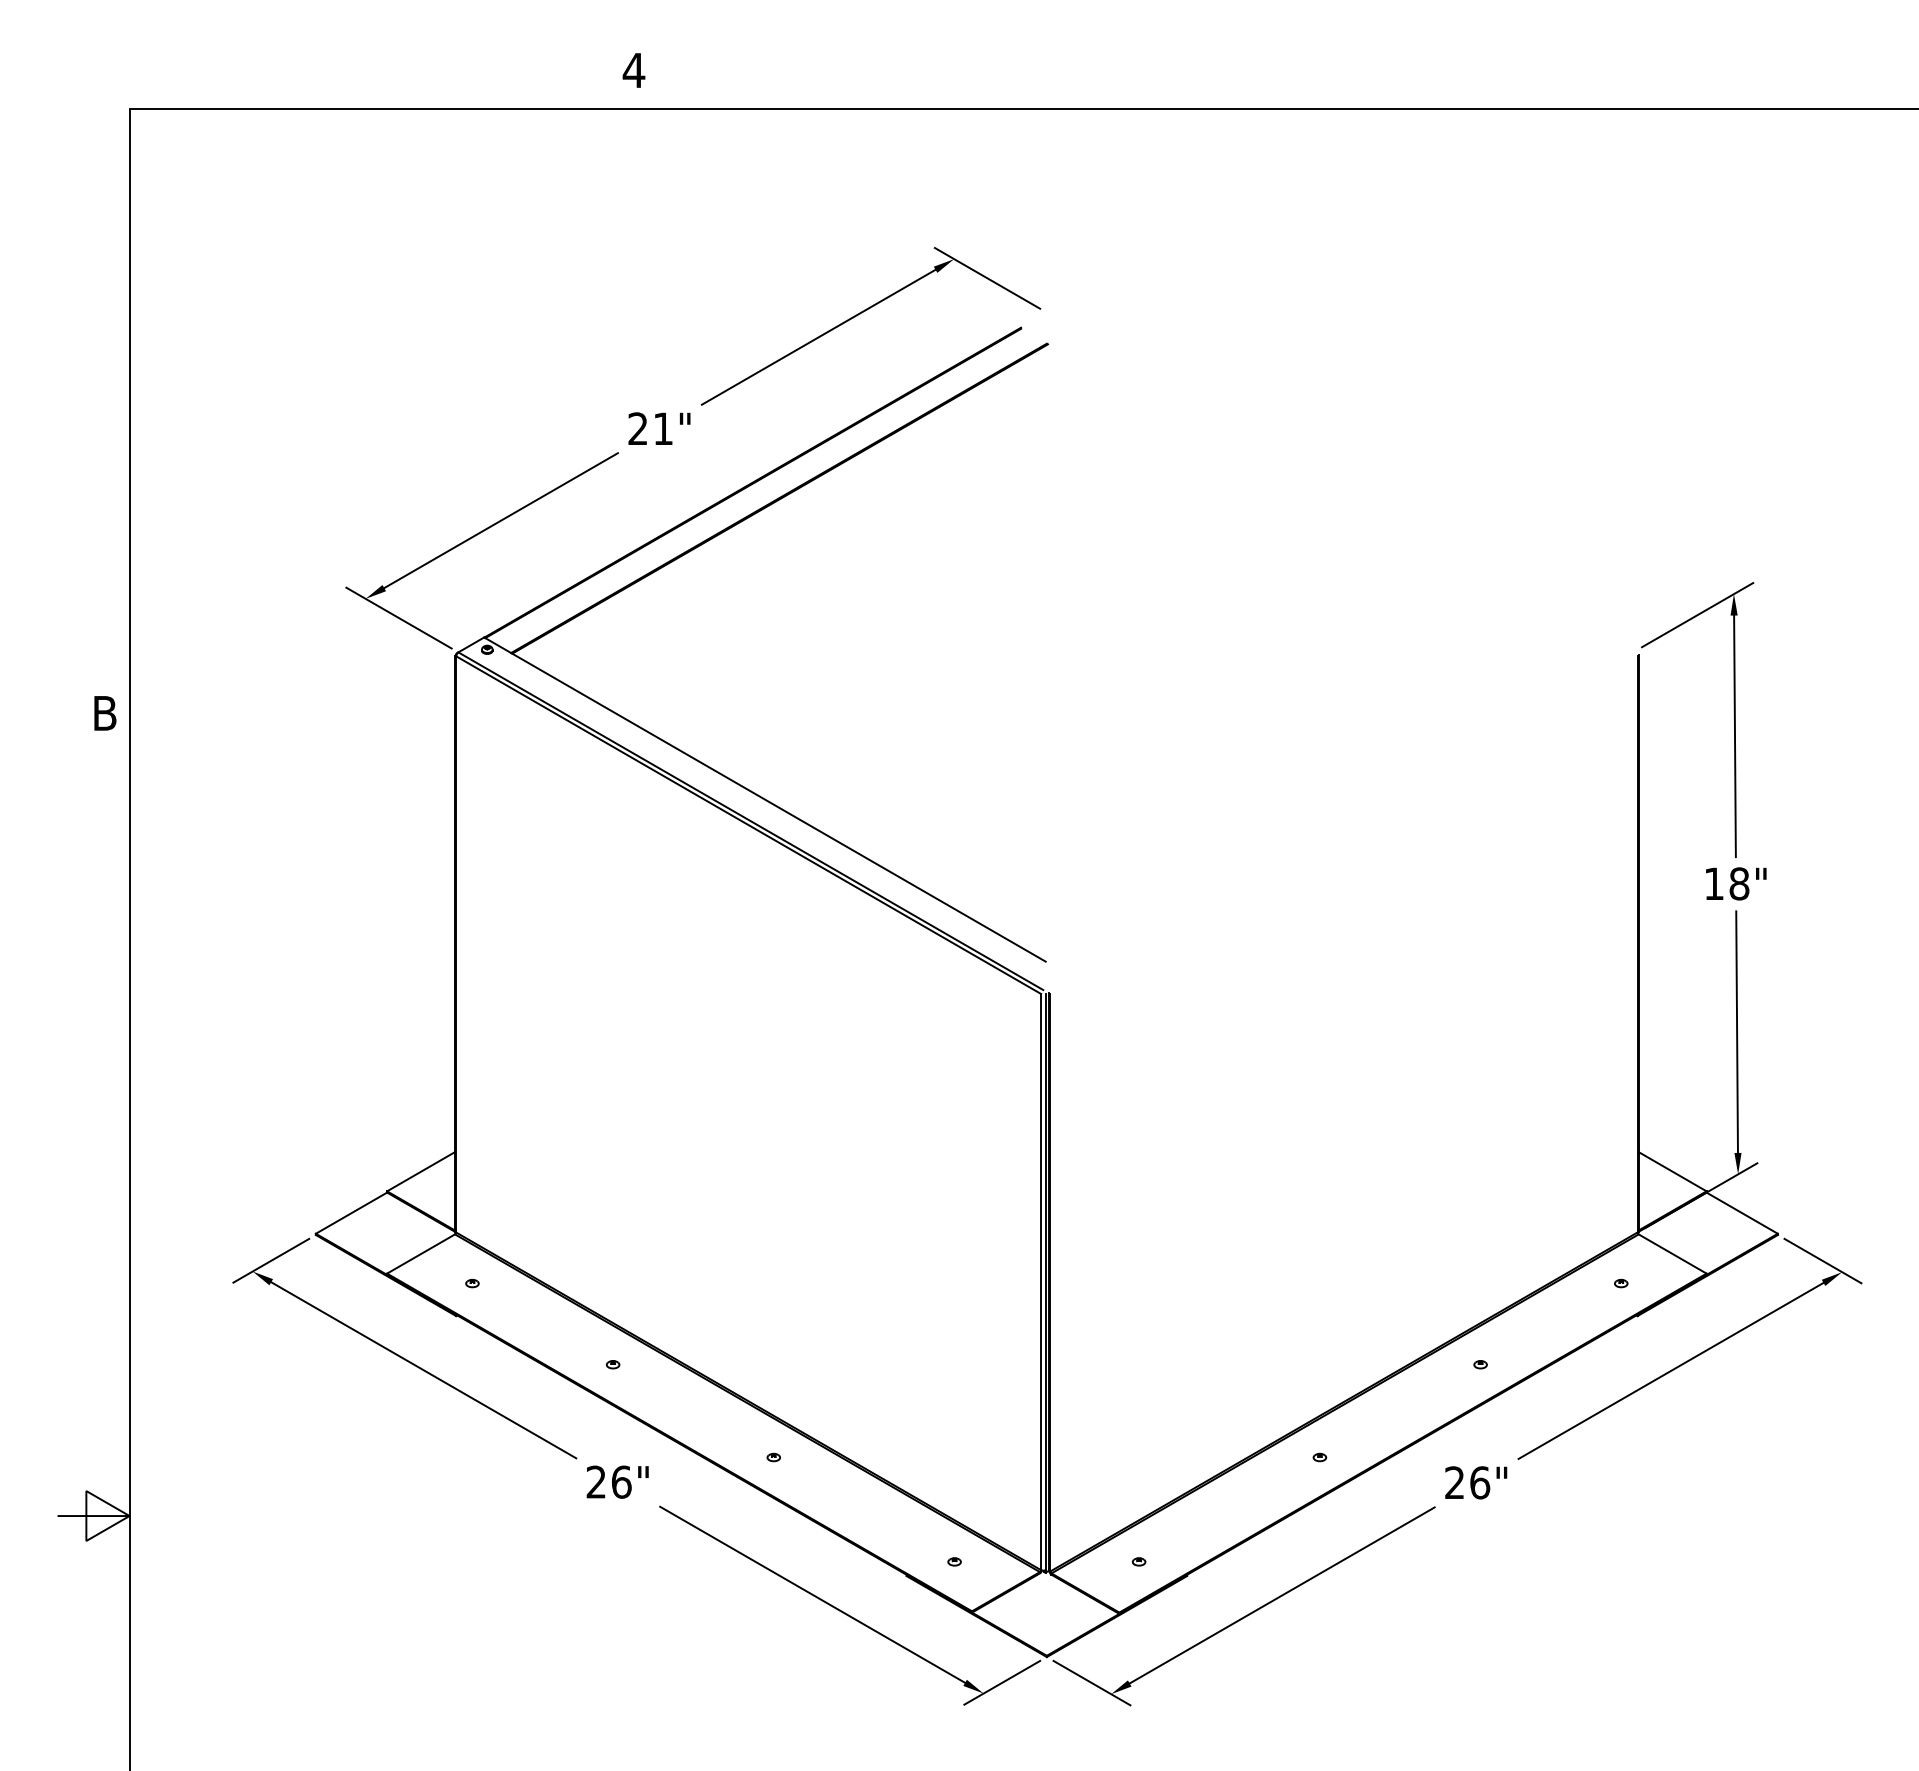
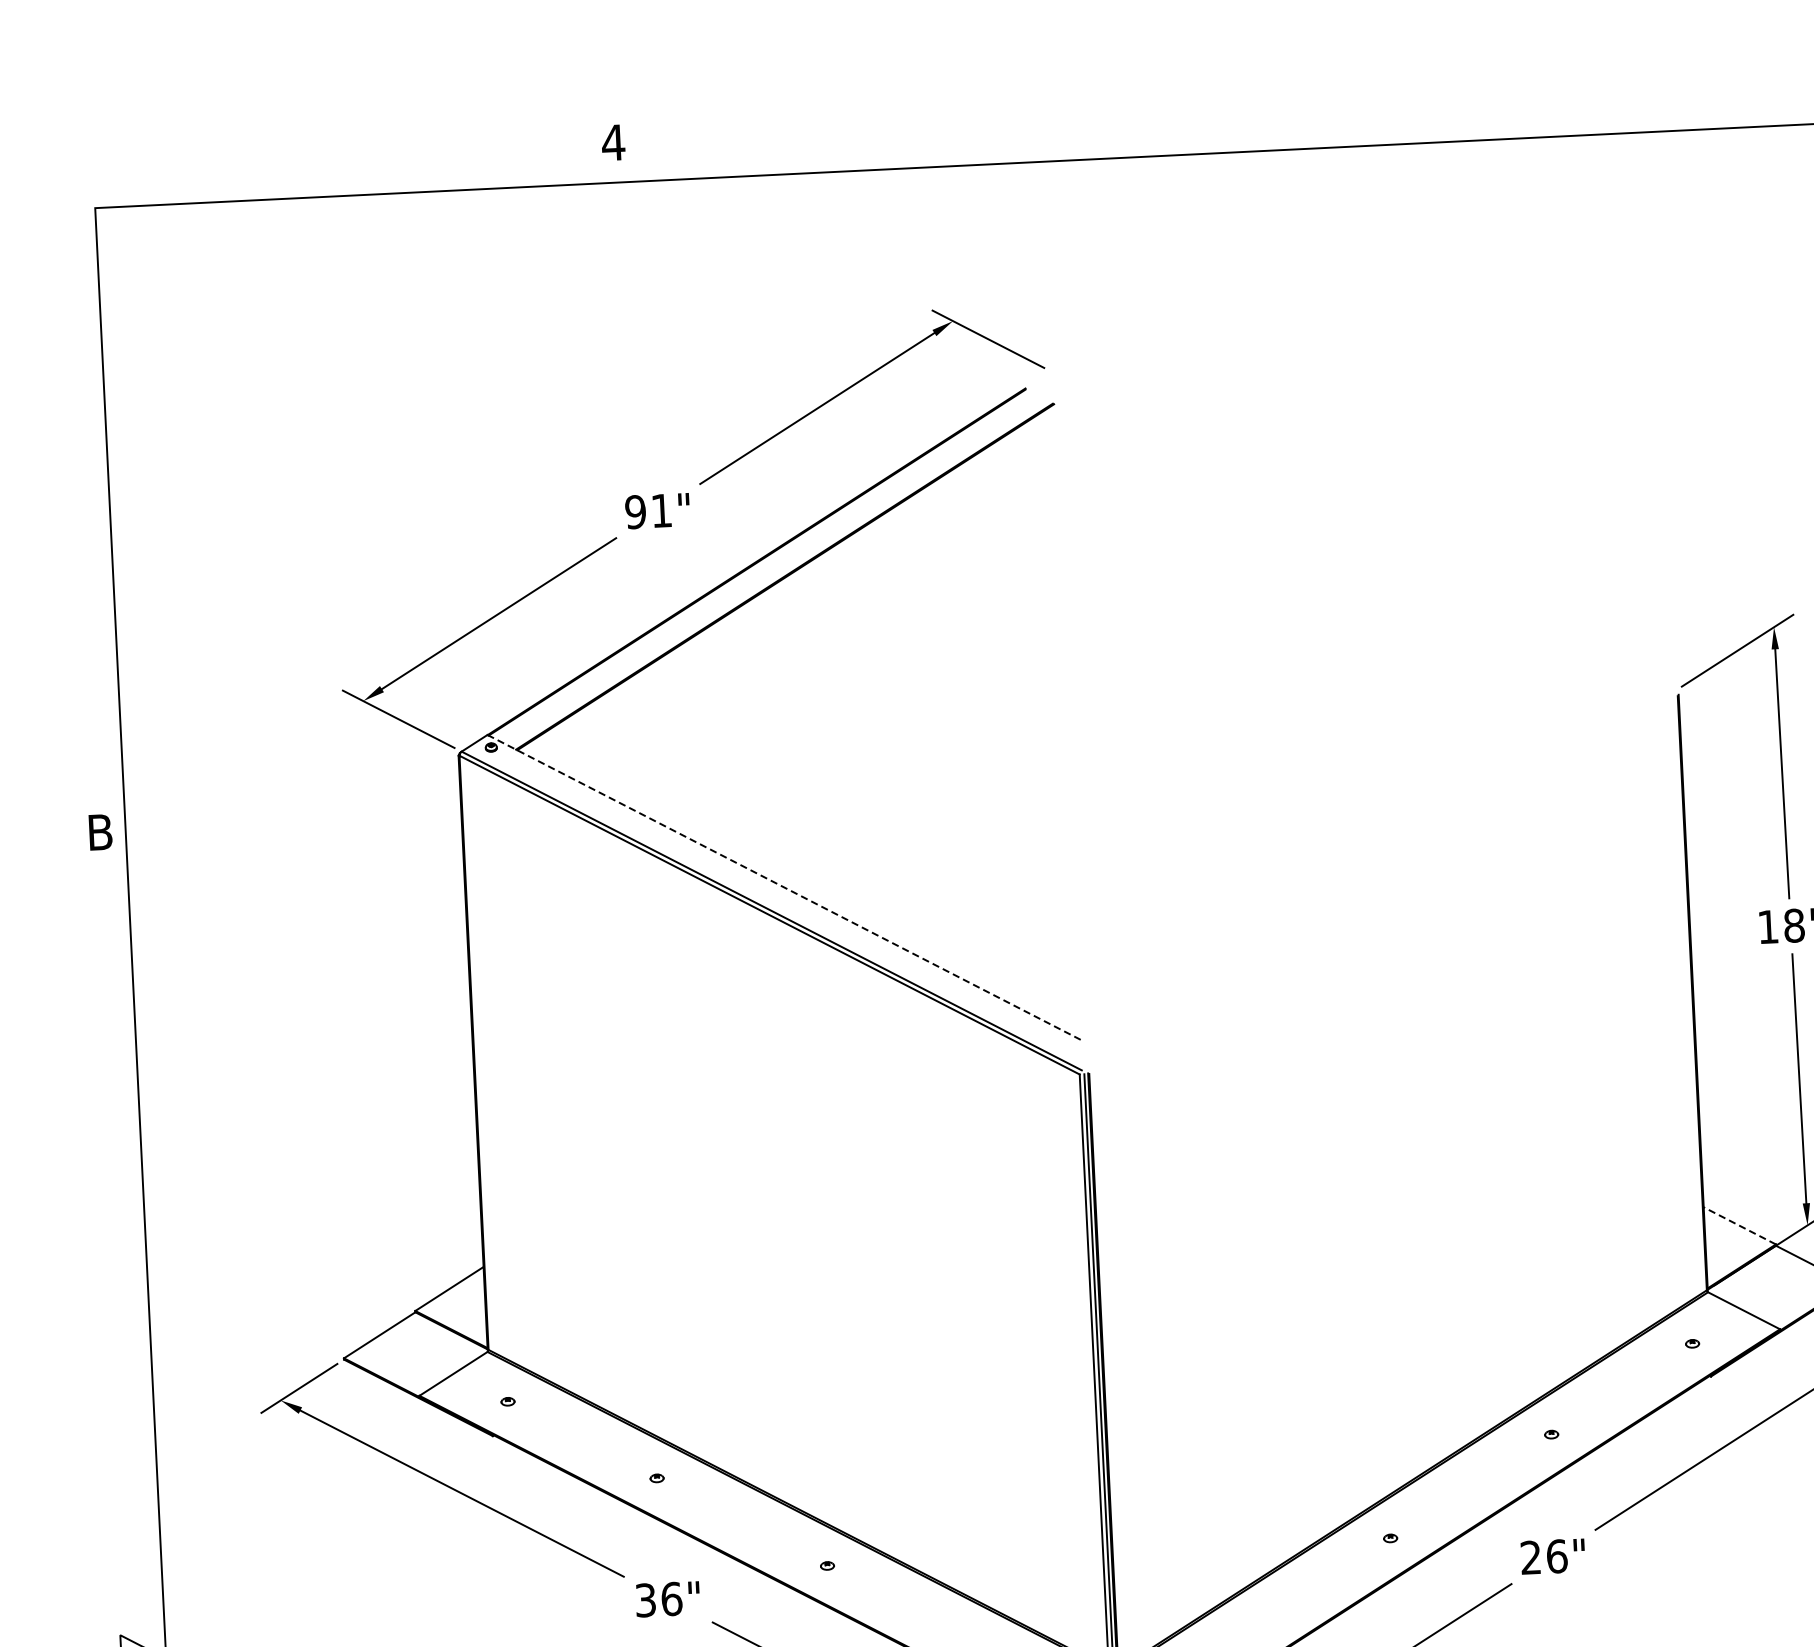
text: (637, 428) -> (635, 511), 21" -> 91"
line: (765, 799) -> (785, 887), solid -> dashed
line: (1672, 1171) -> (1739, 1225), solid -> dashed
text: (595, 1481) -> (644, 1599), 26" -> 36"

